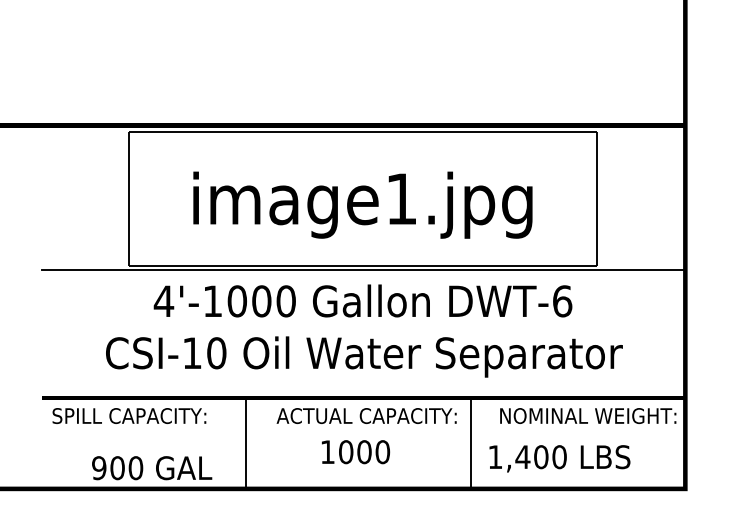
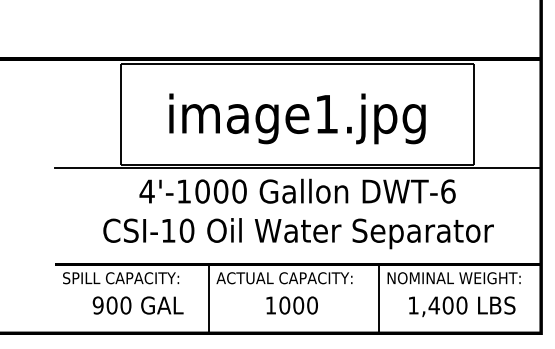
text: (366, 415) -> (284, 277), moved
text: (588, 415) -> (454, 277), moved
text: (559, 458) -> (461, 306), moved
text: (152, 468) -> (138, 305), moved

